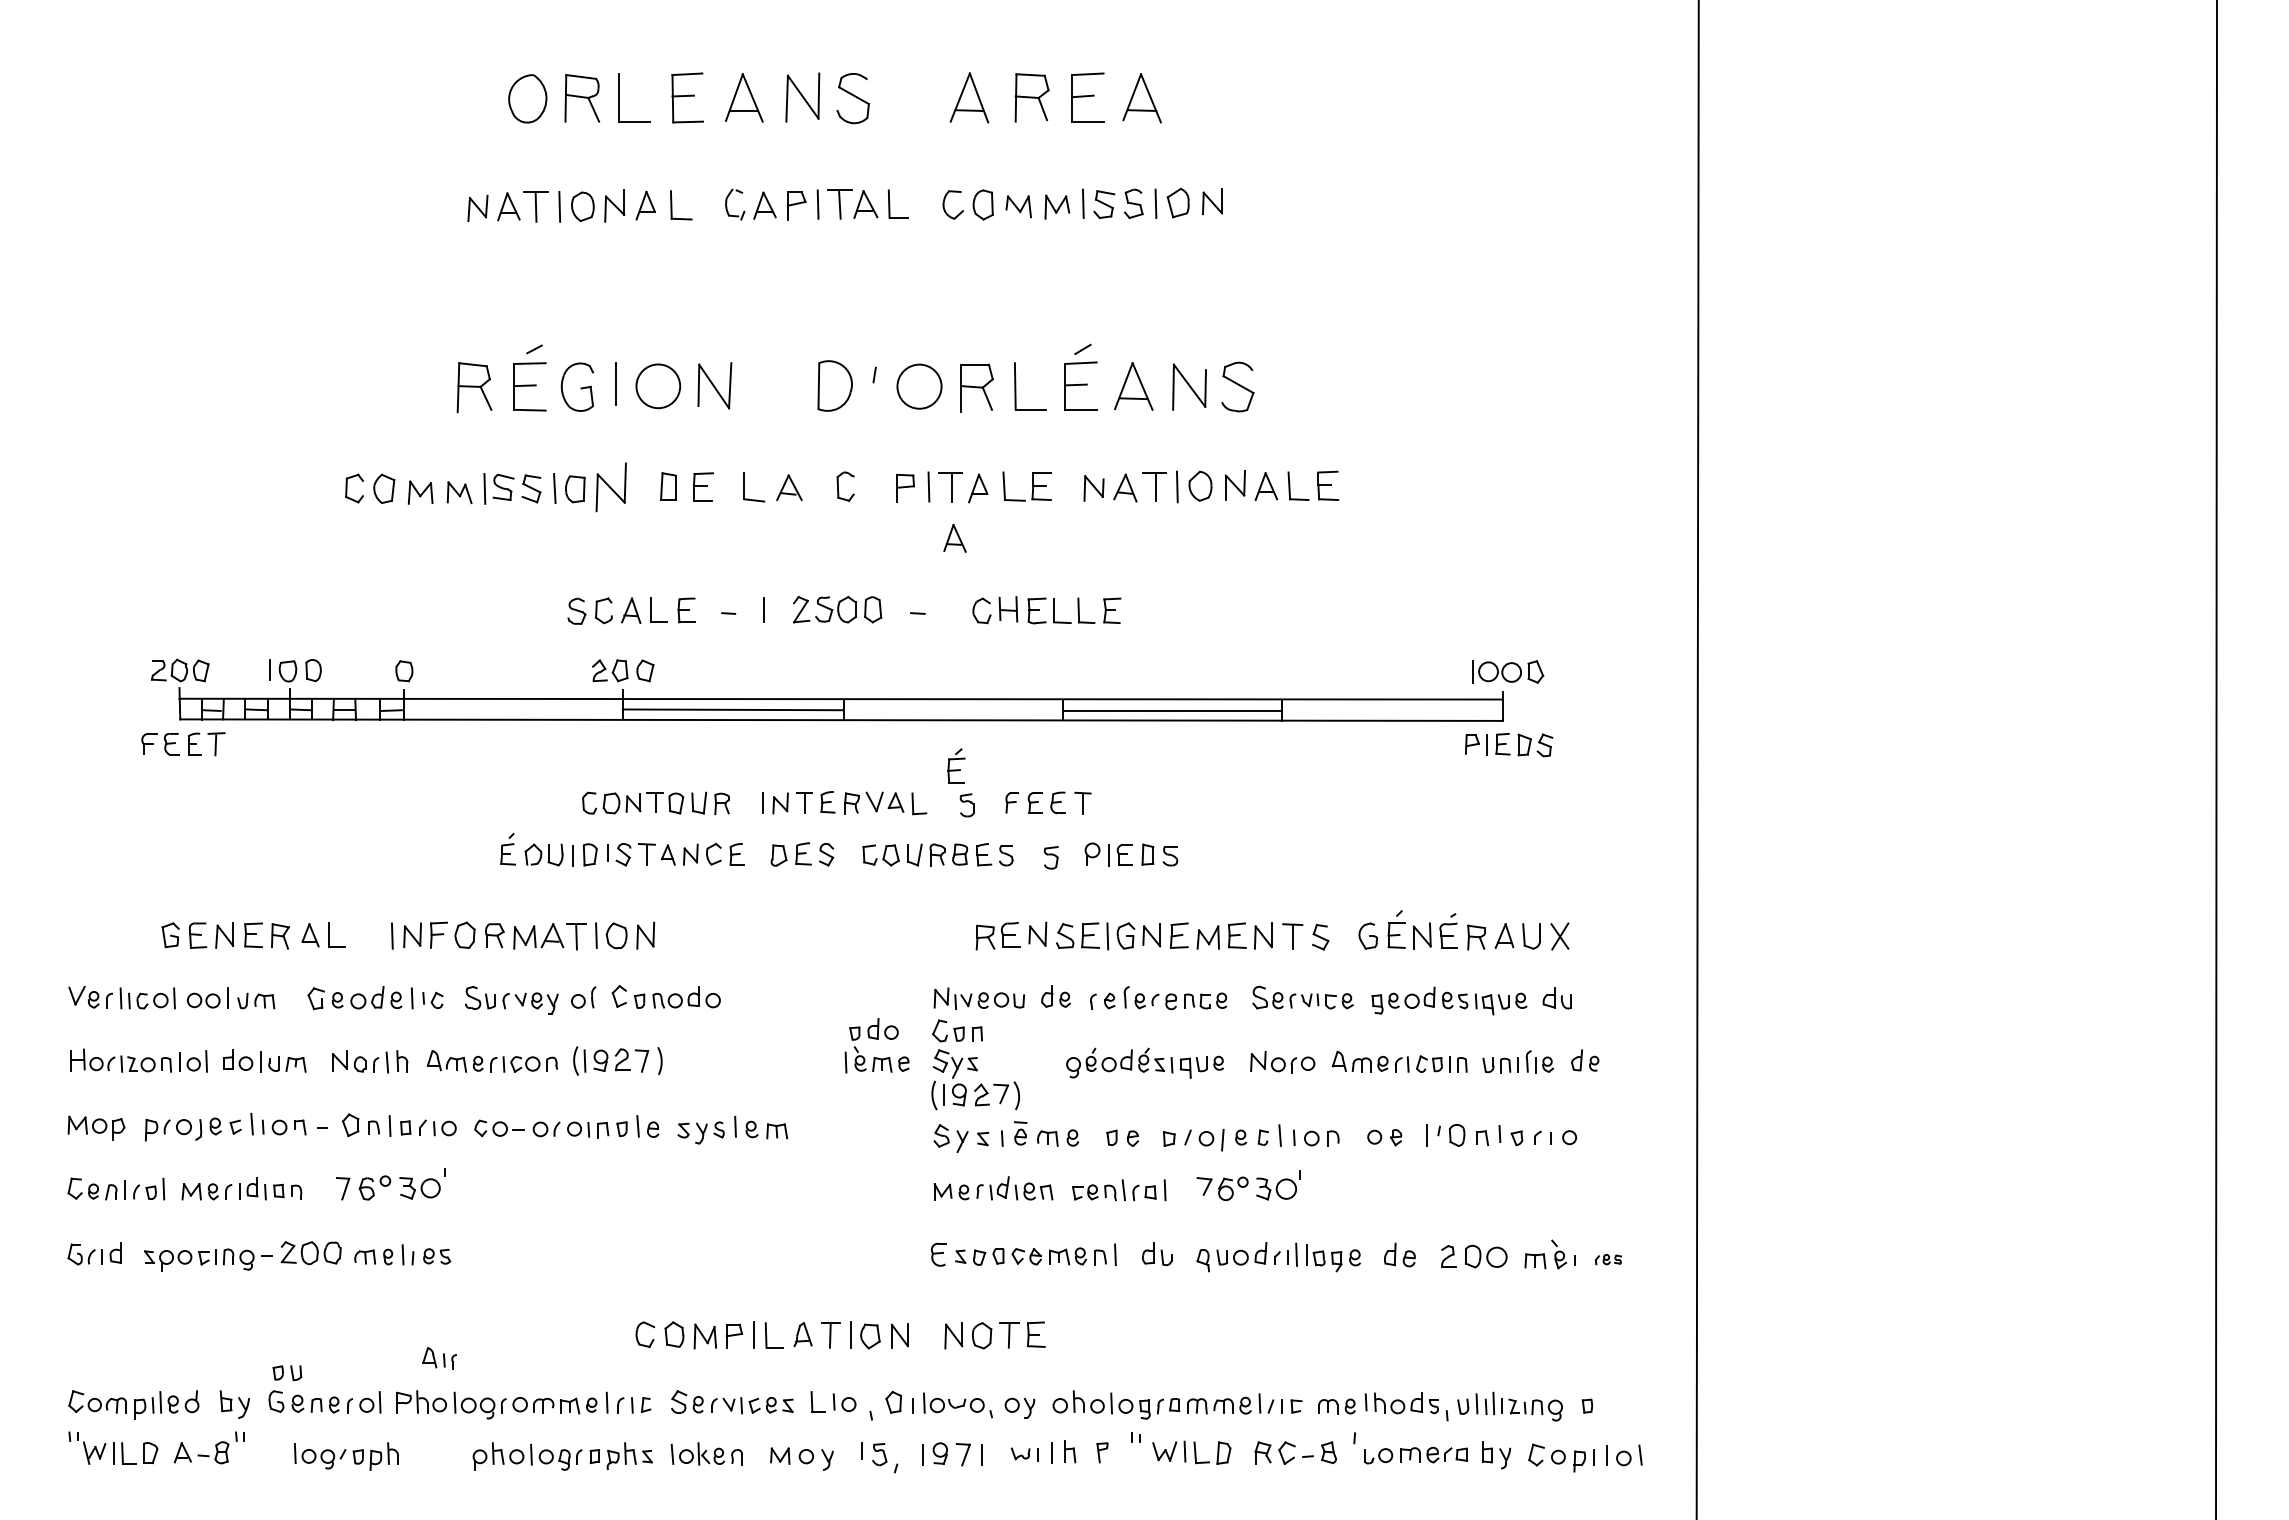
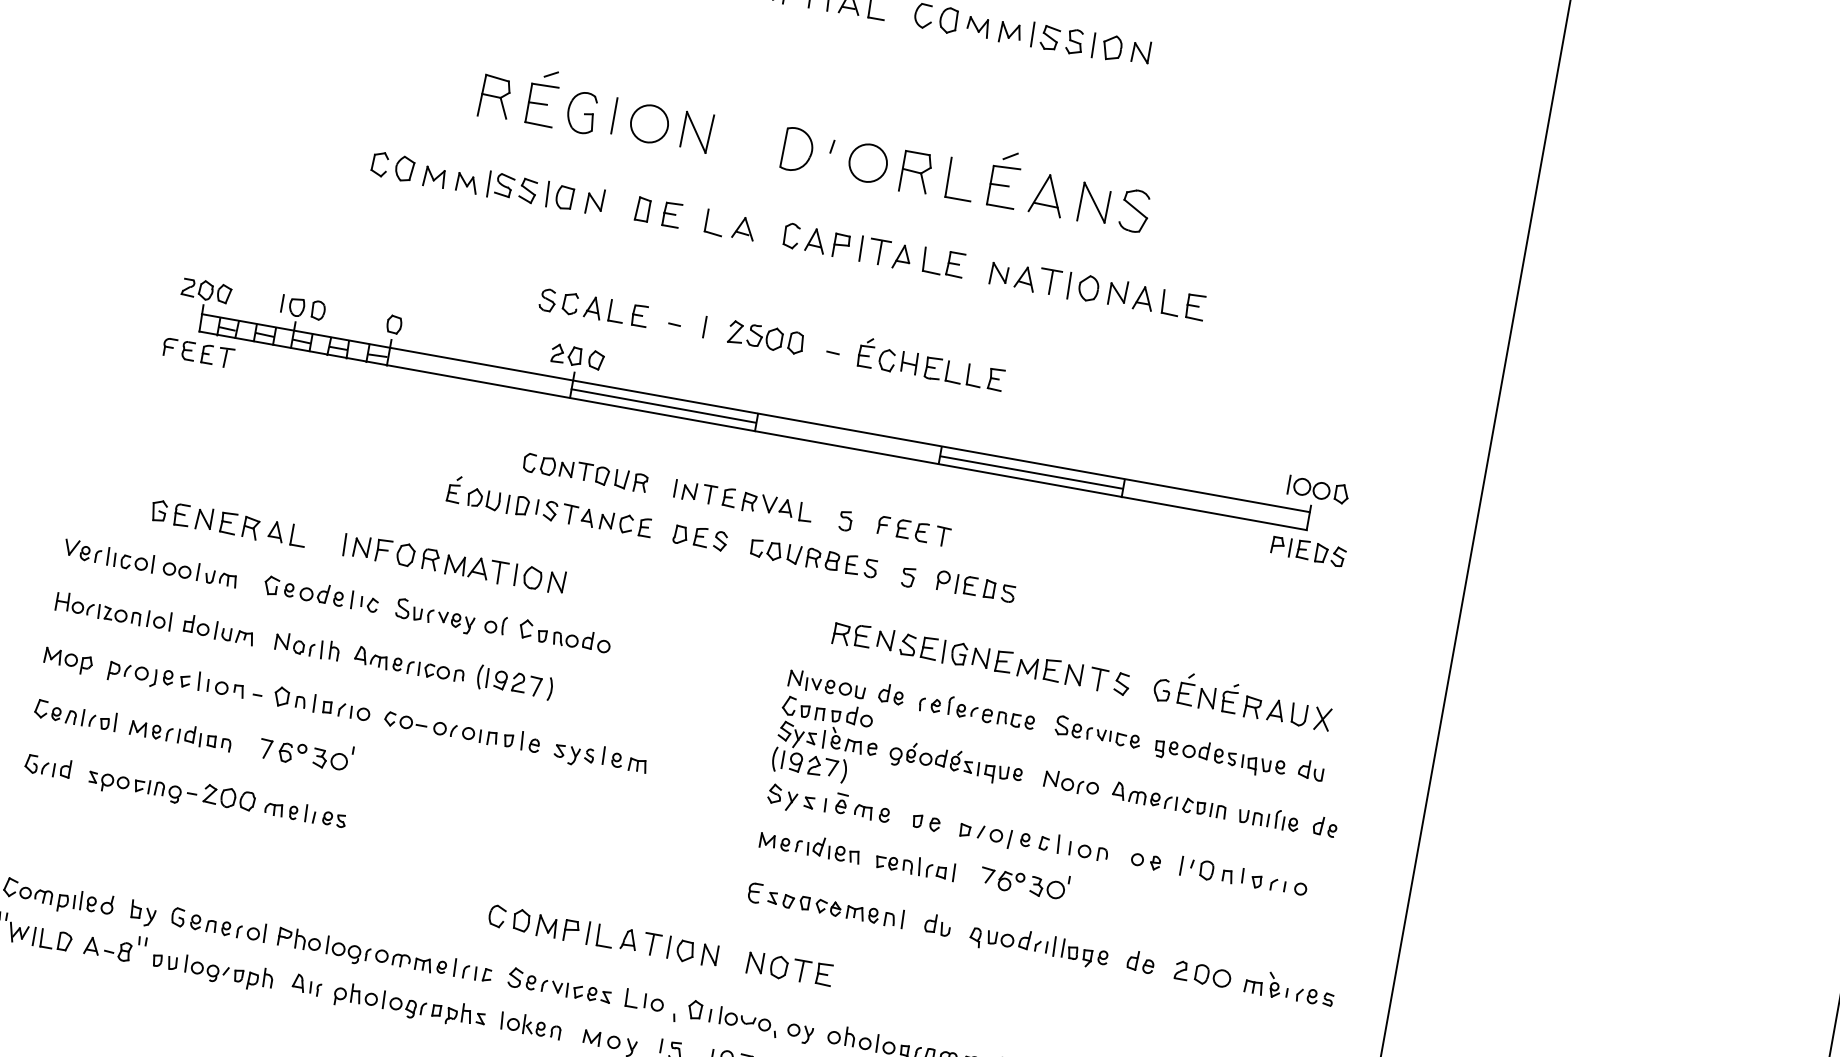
part: (611, 487) -> (595, 201), size x0.62
part: (954, 538) -> (815, 240), moved
part: (956, 765) -> (866, 351), moved
part: (876, 1045) -> (852, 729), moved
part: (1608, 1259) -> (1315, 996), size x1.67
part: (439, 1358) -> (307, 985), moved
part: (287, 1373) -> (165, 962), moved

